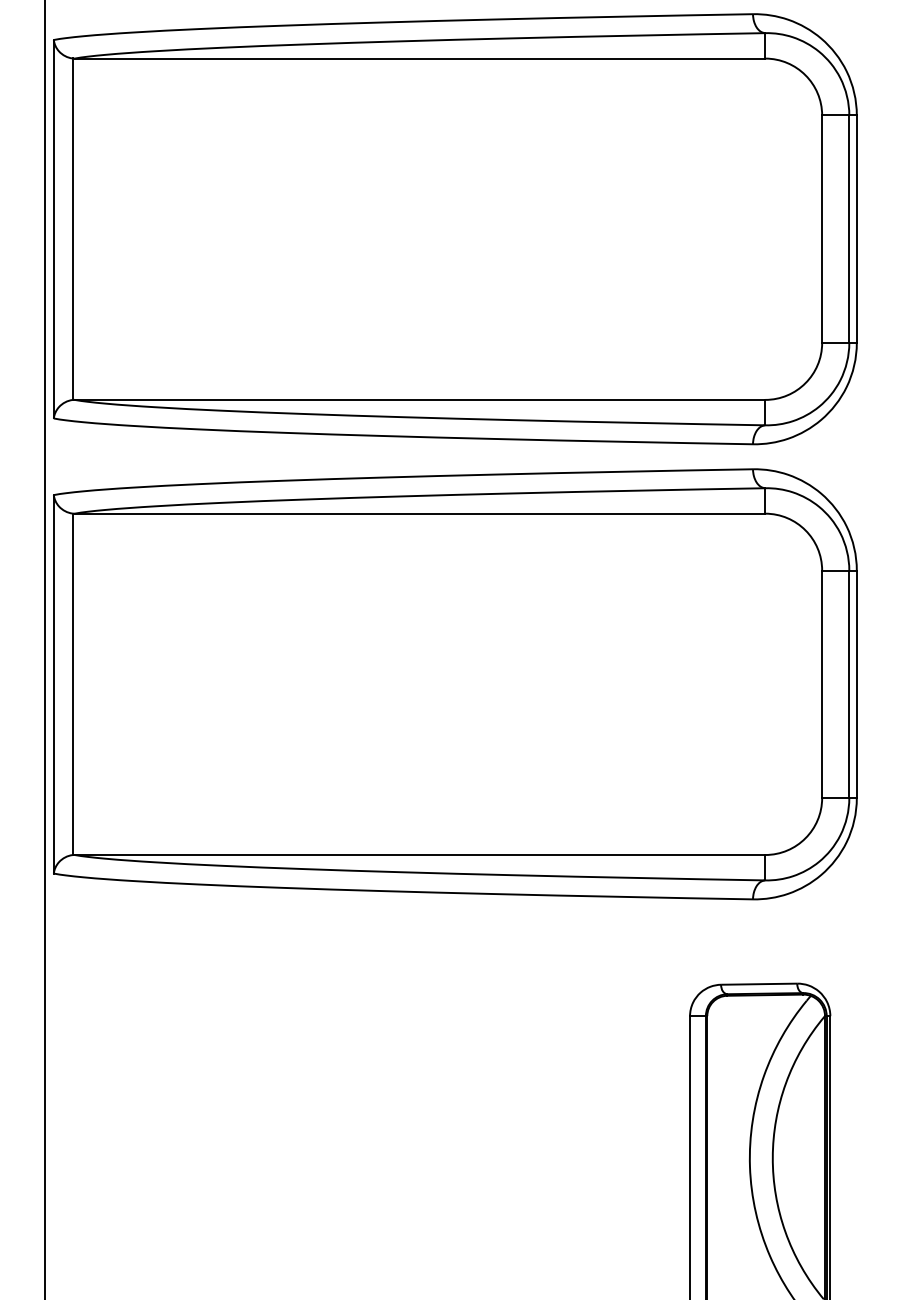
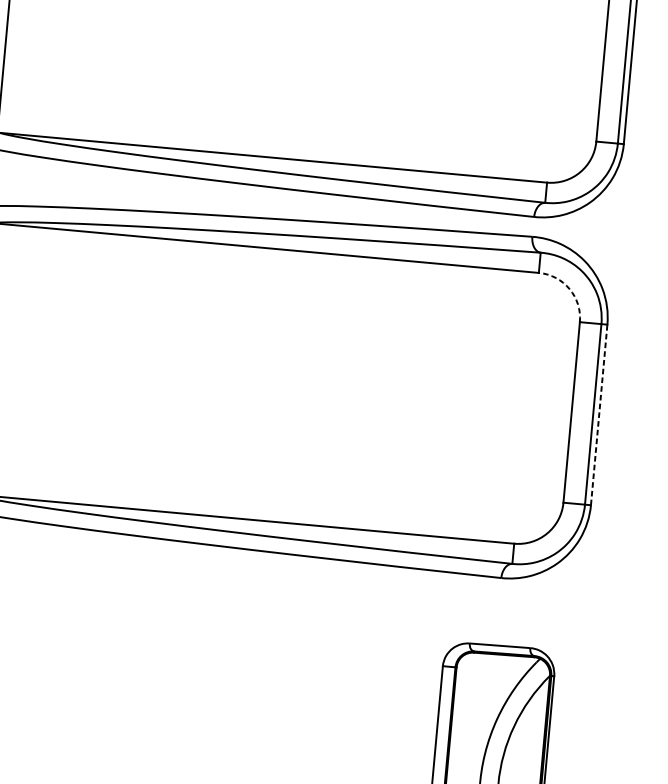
arc: (805, 530) -> (569, 289), solid -> dashed
line: (856, 684) -> (598, 415), solid -> dashed

